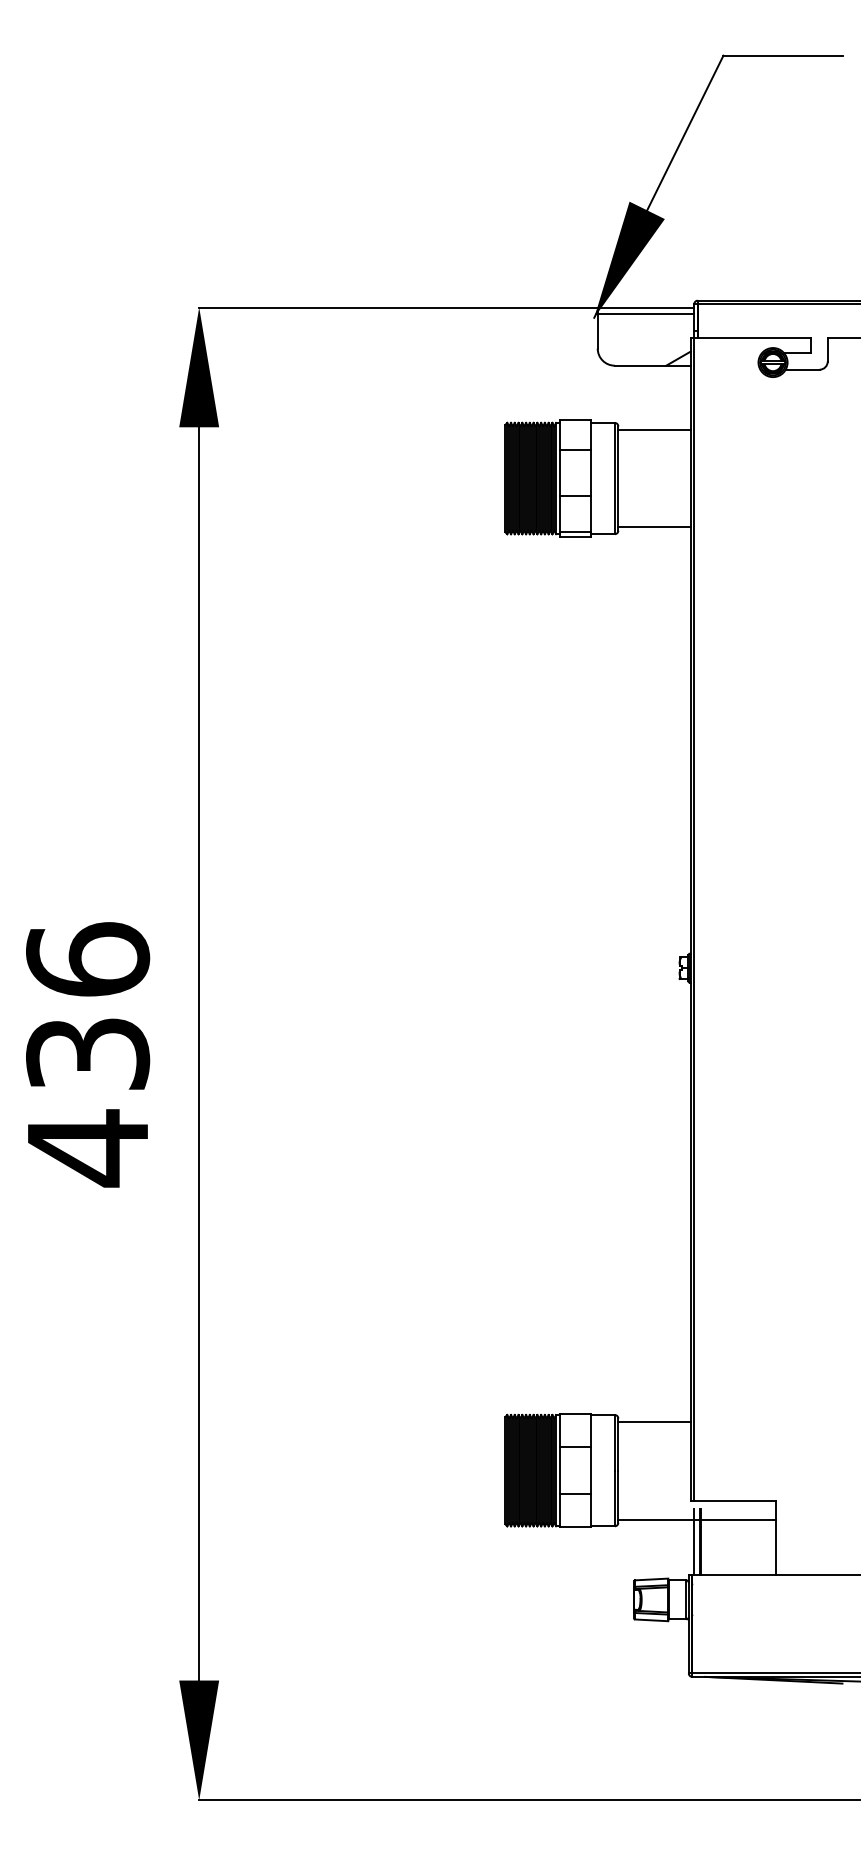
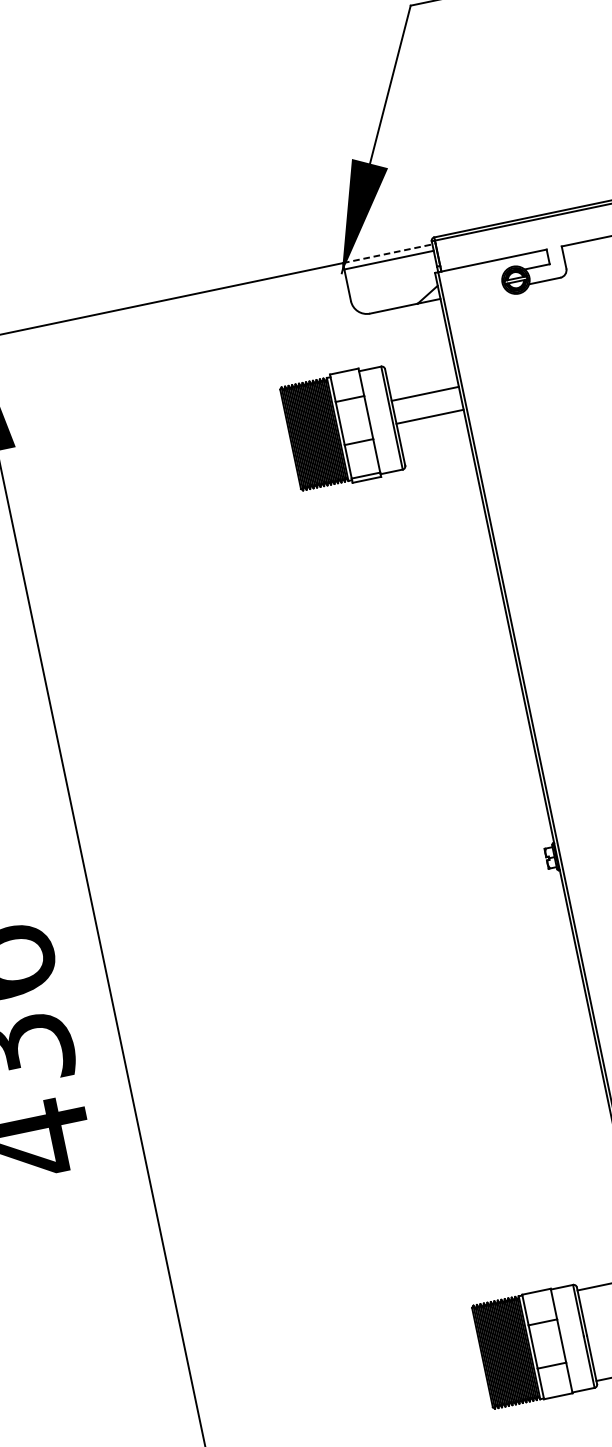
line: (646, 307) -> (388, 253), solid -> dashed
line: (654, 429) -> (425, 393), moved
line: (654, 527) -> (430, 416), moved

